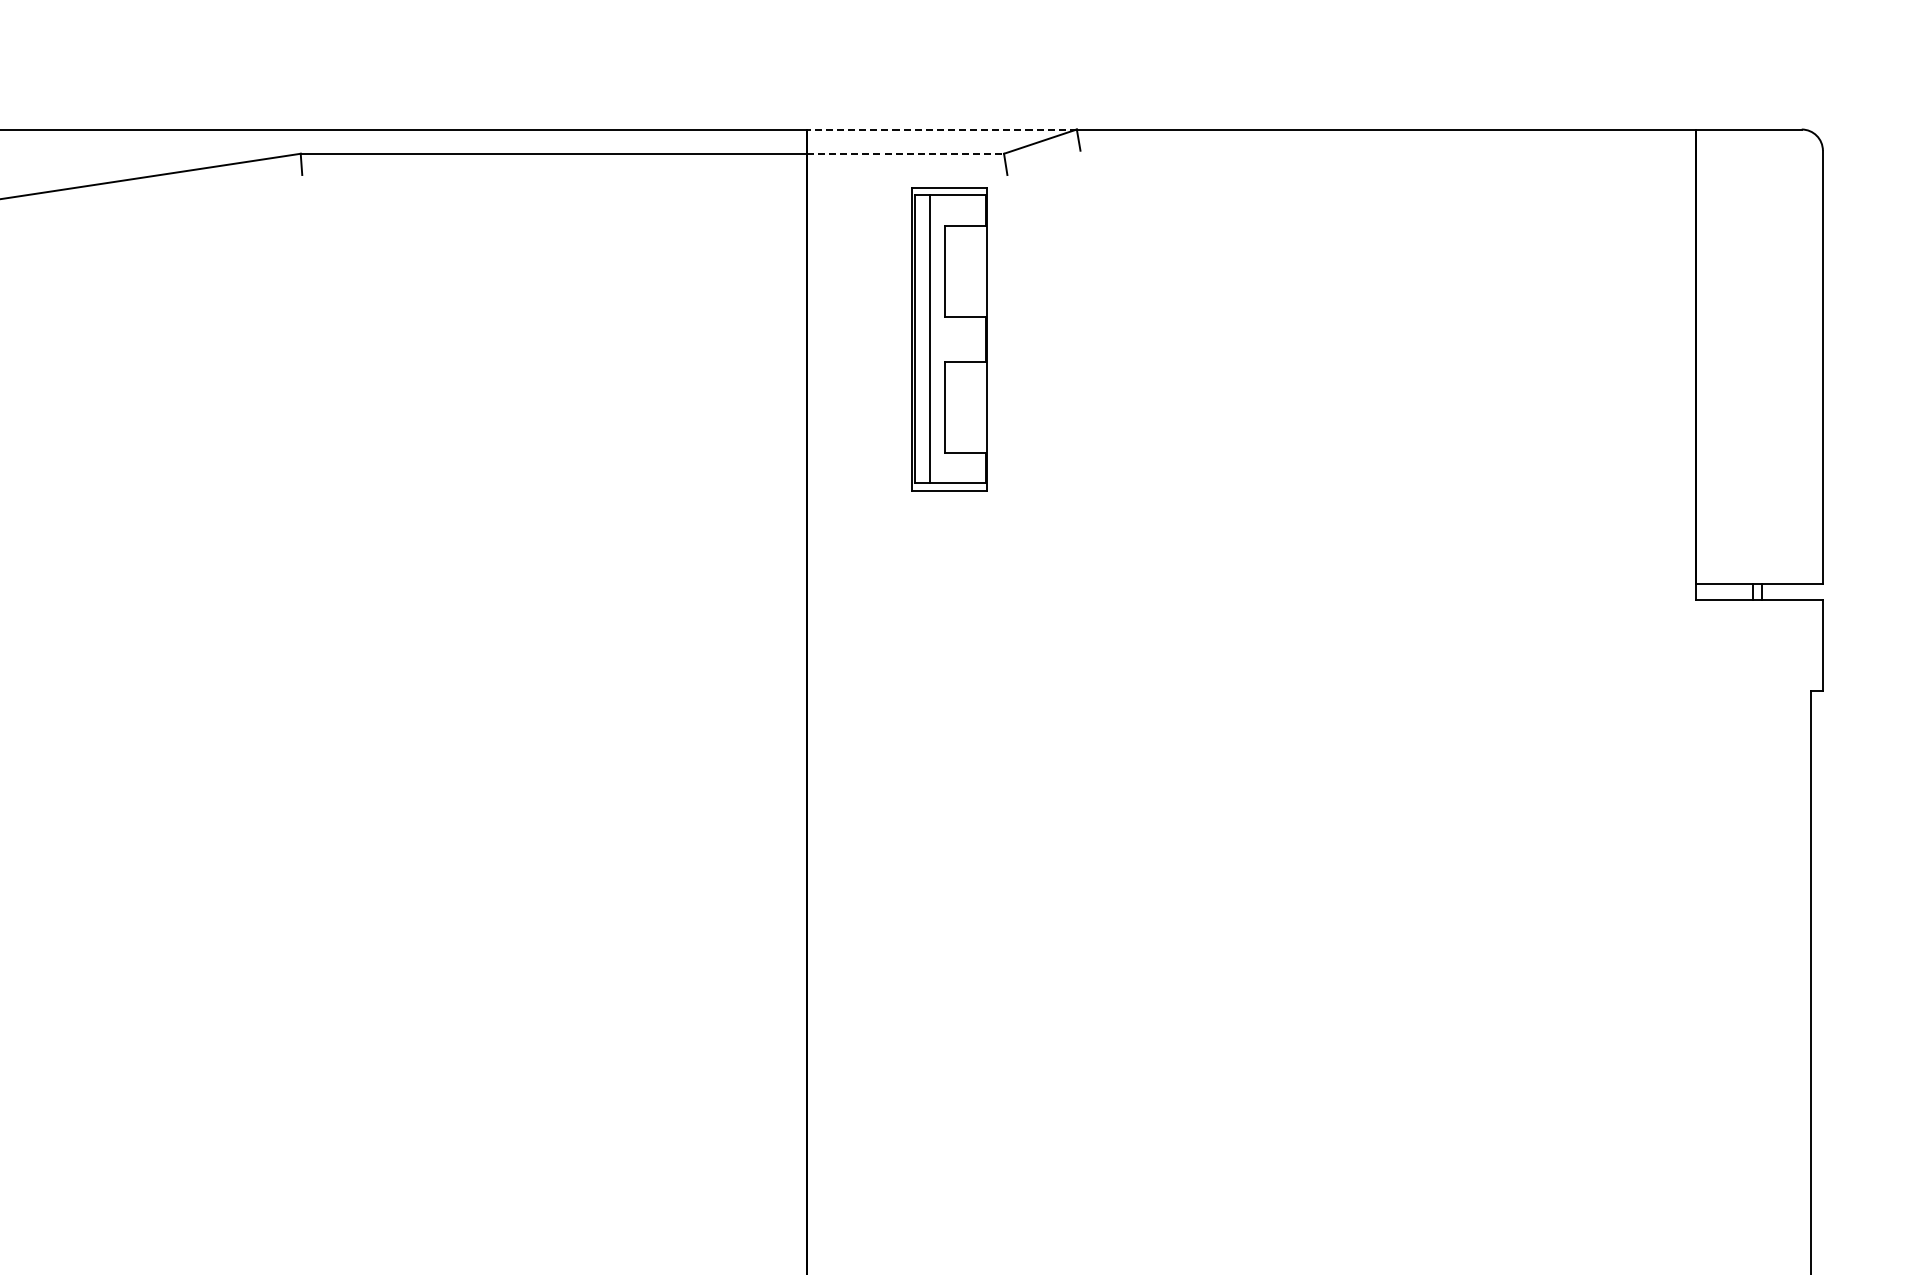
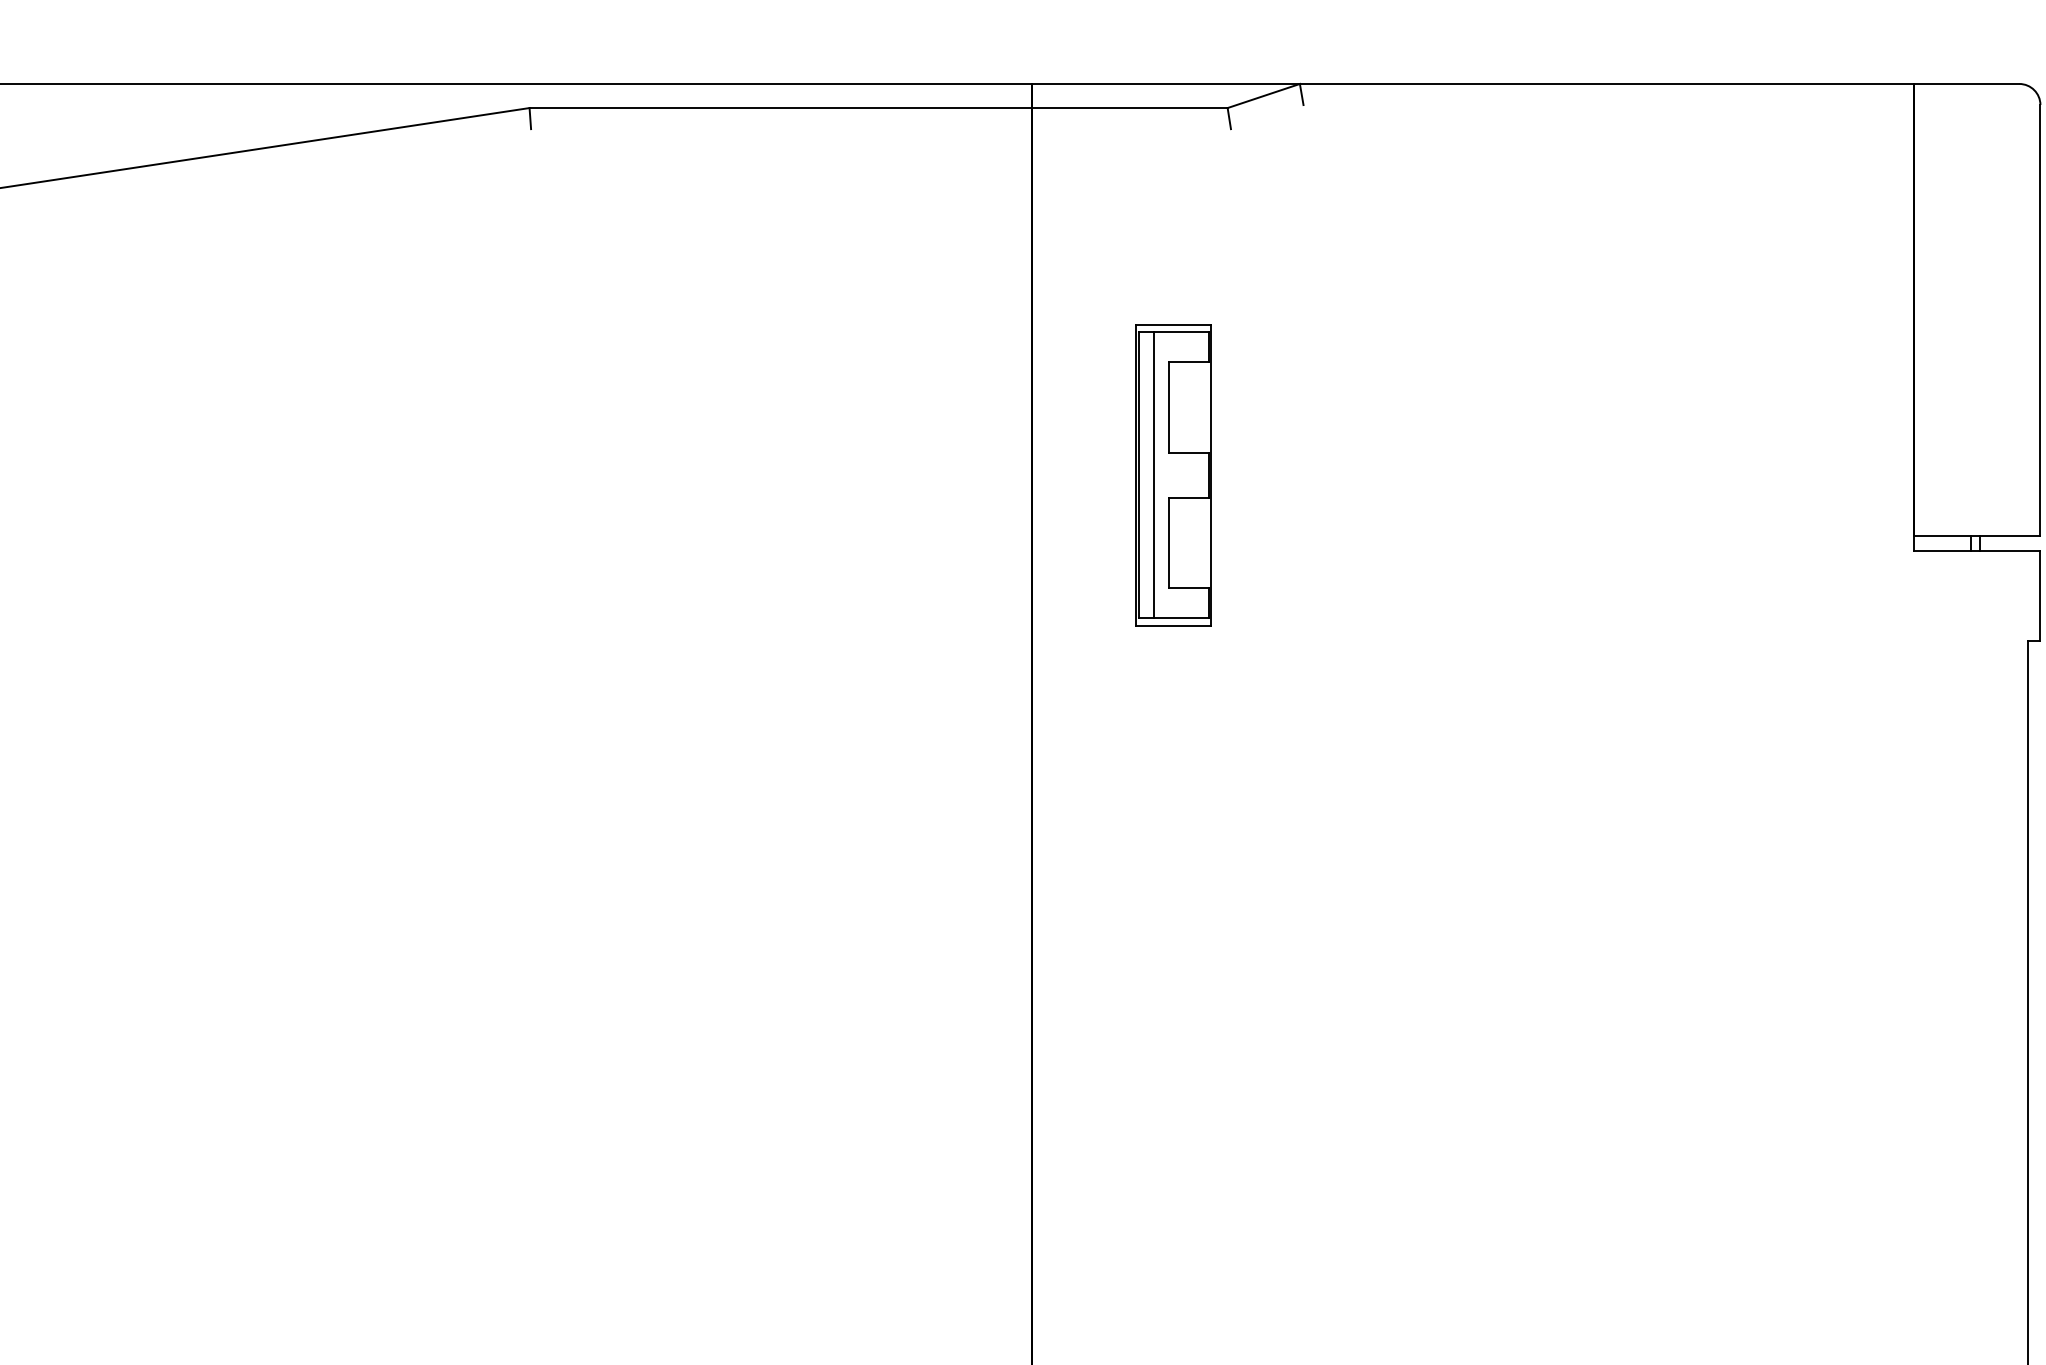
line: (941, 129) -> (1165, 83), dashed -> solid
line: (905, 154) -> (1129, 108), dashed -> solid
part: (949, 339) -> (1173, 475), moved

